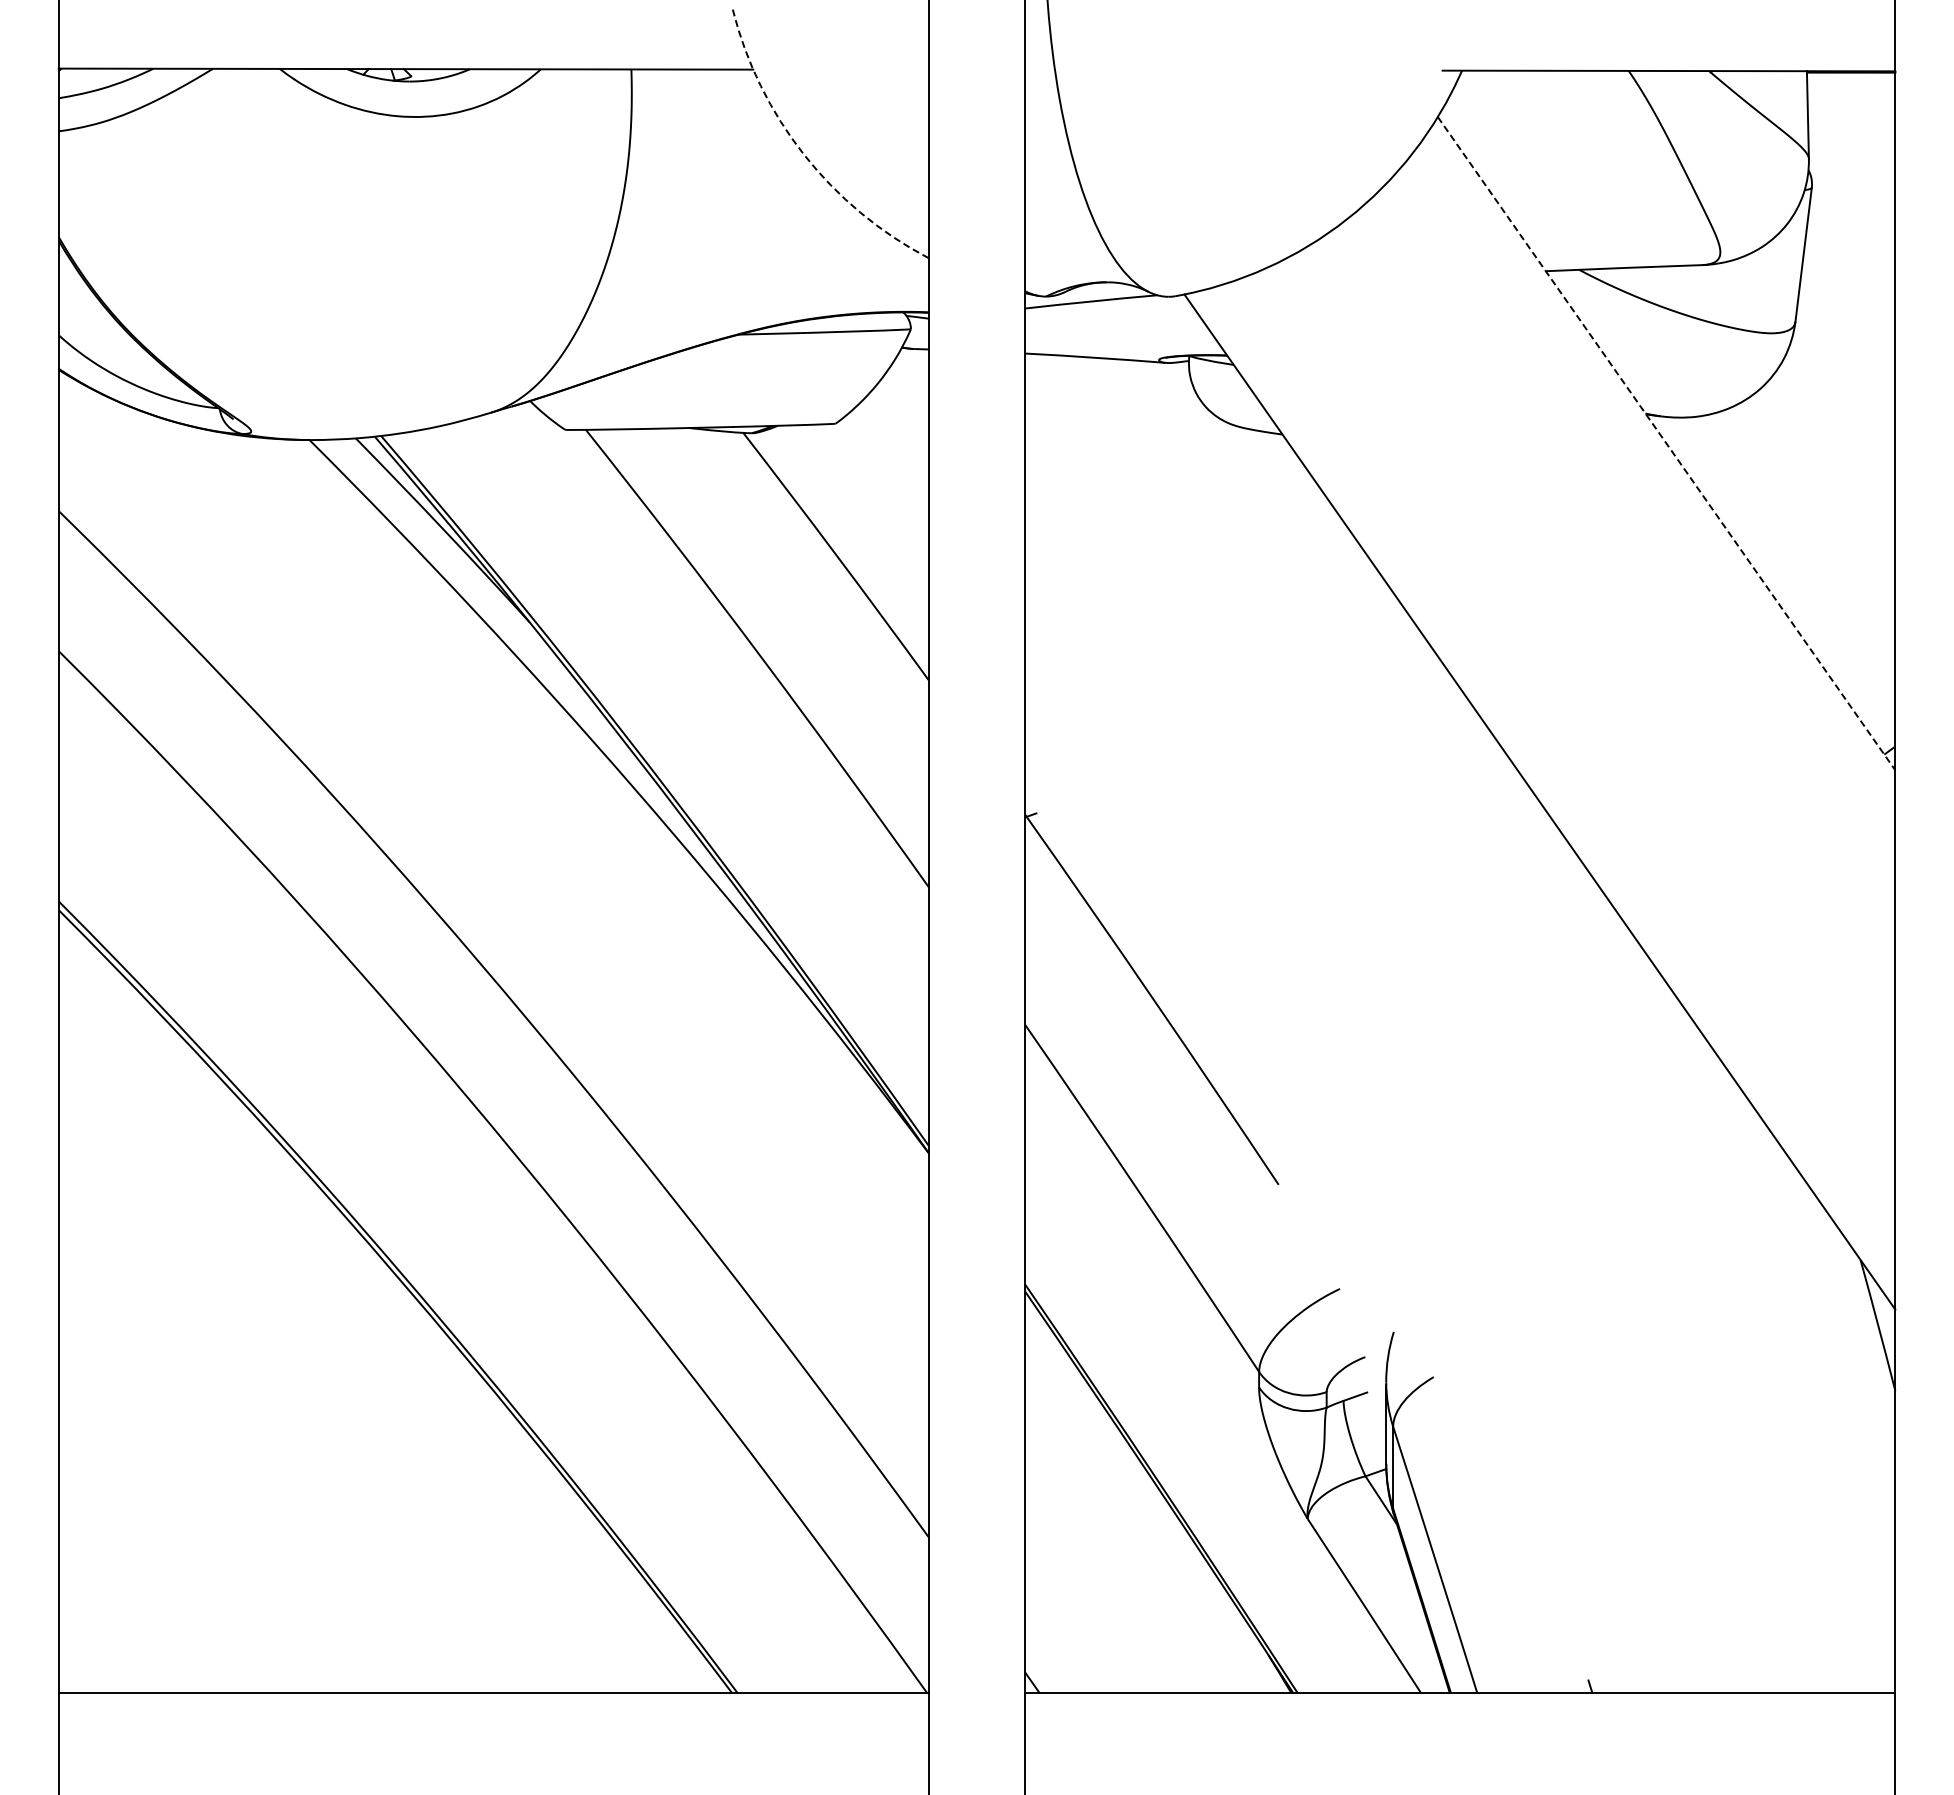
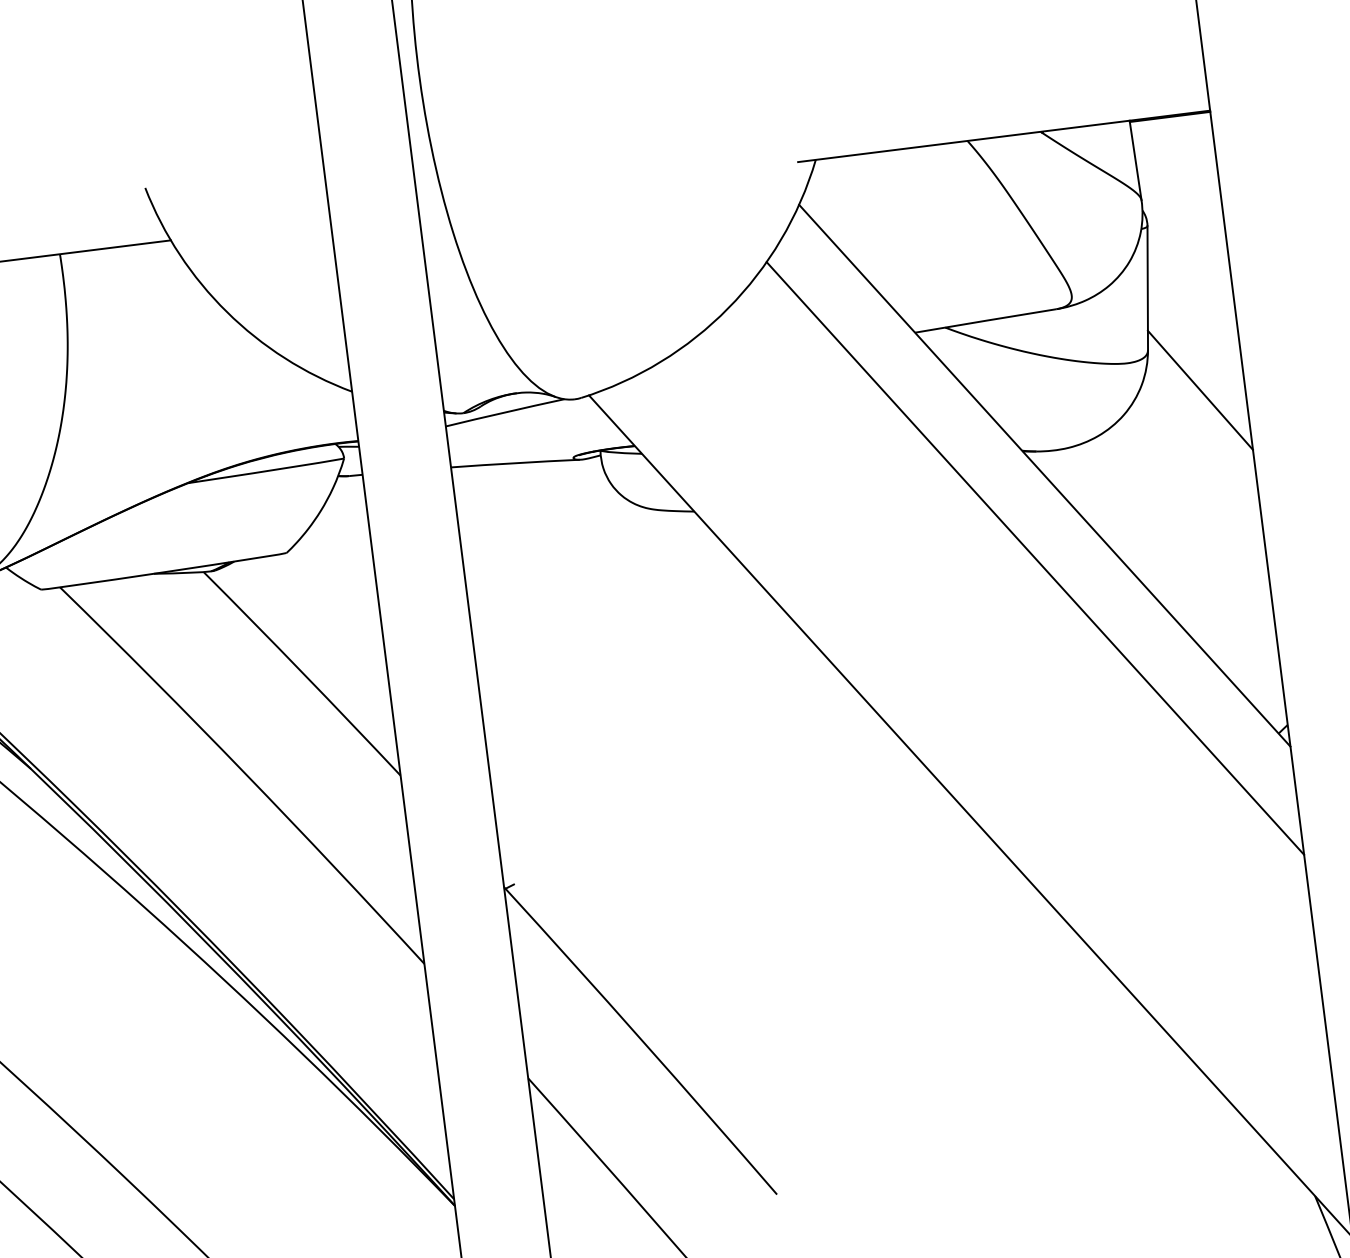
arc: (804, 154) -> (227, 311), dashed -> solid
line: (1846, 372) -> (1200, 390), added
line: (1666, 443) -> (1044, 475), dashed -> solid
line: (1644, 531) -> (1034, 558), added

